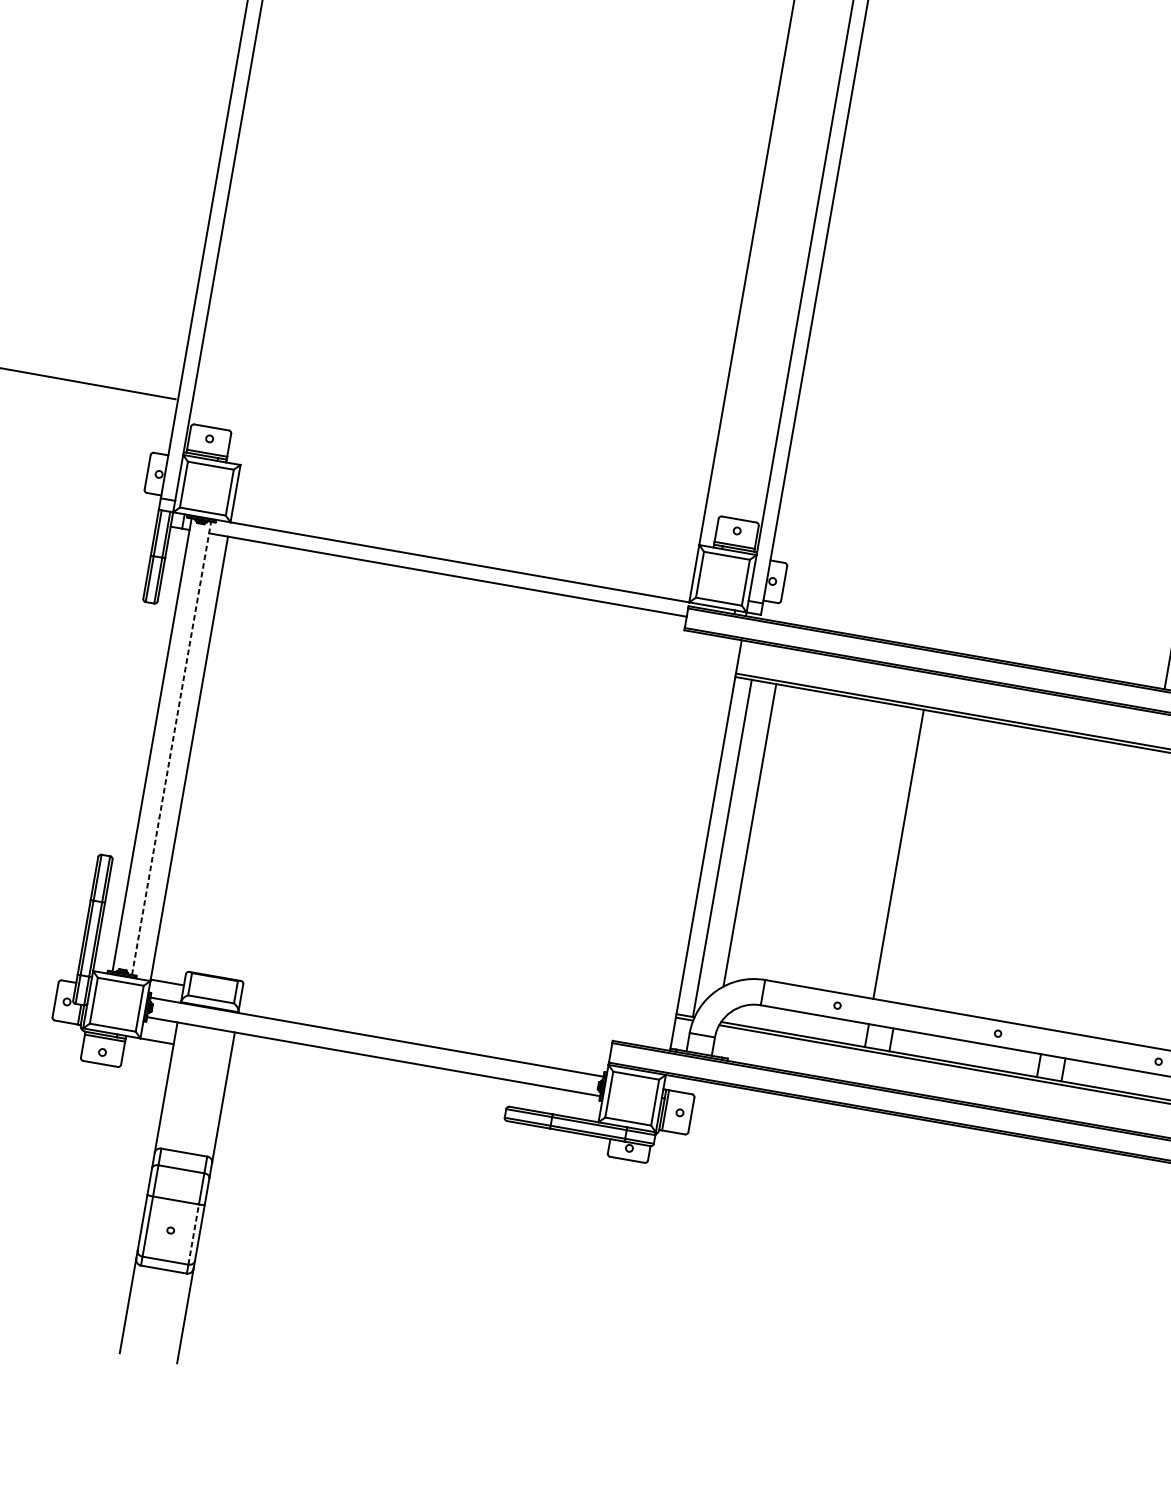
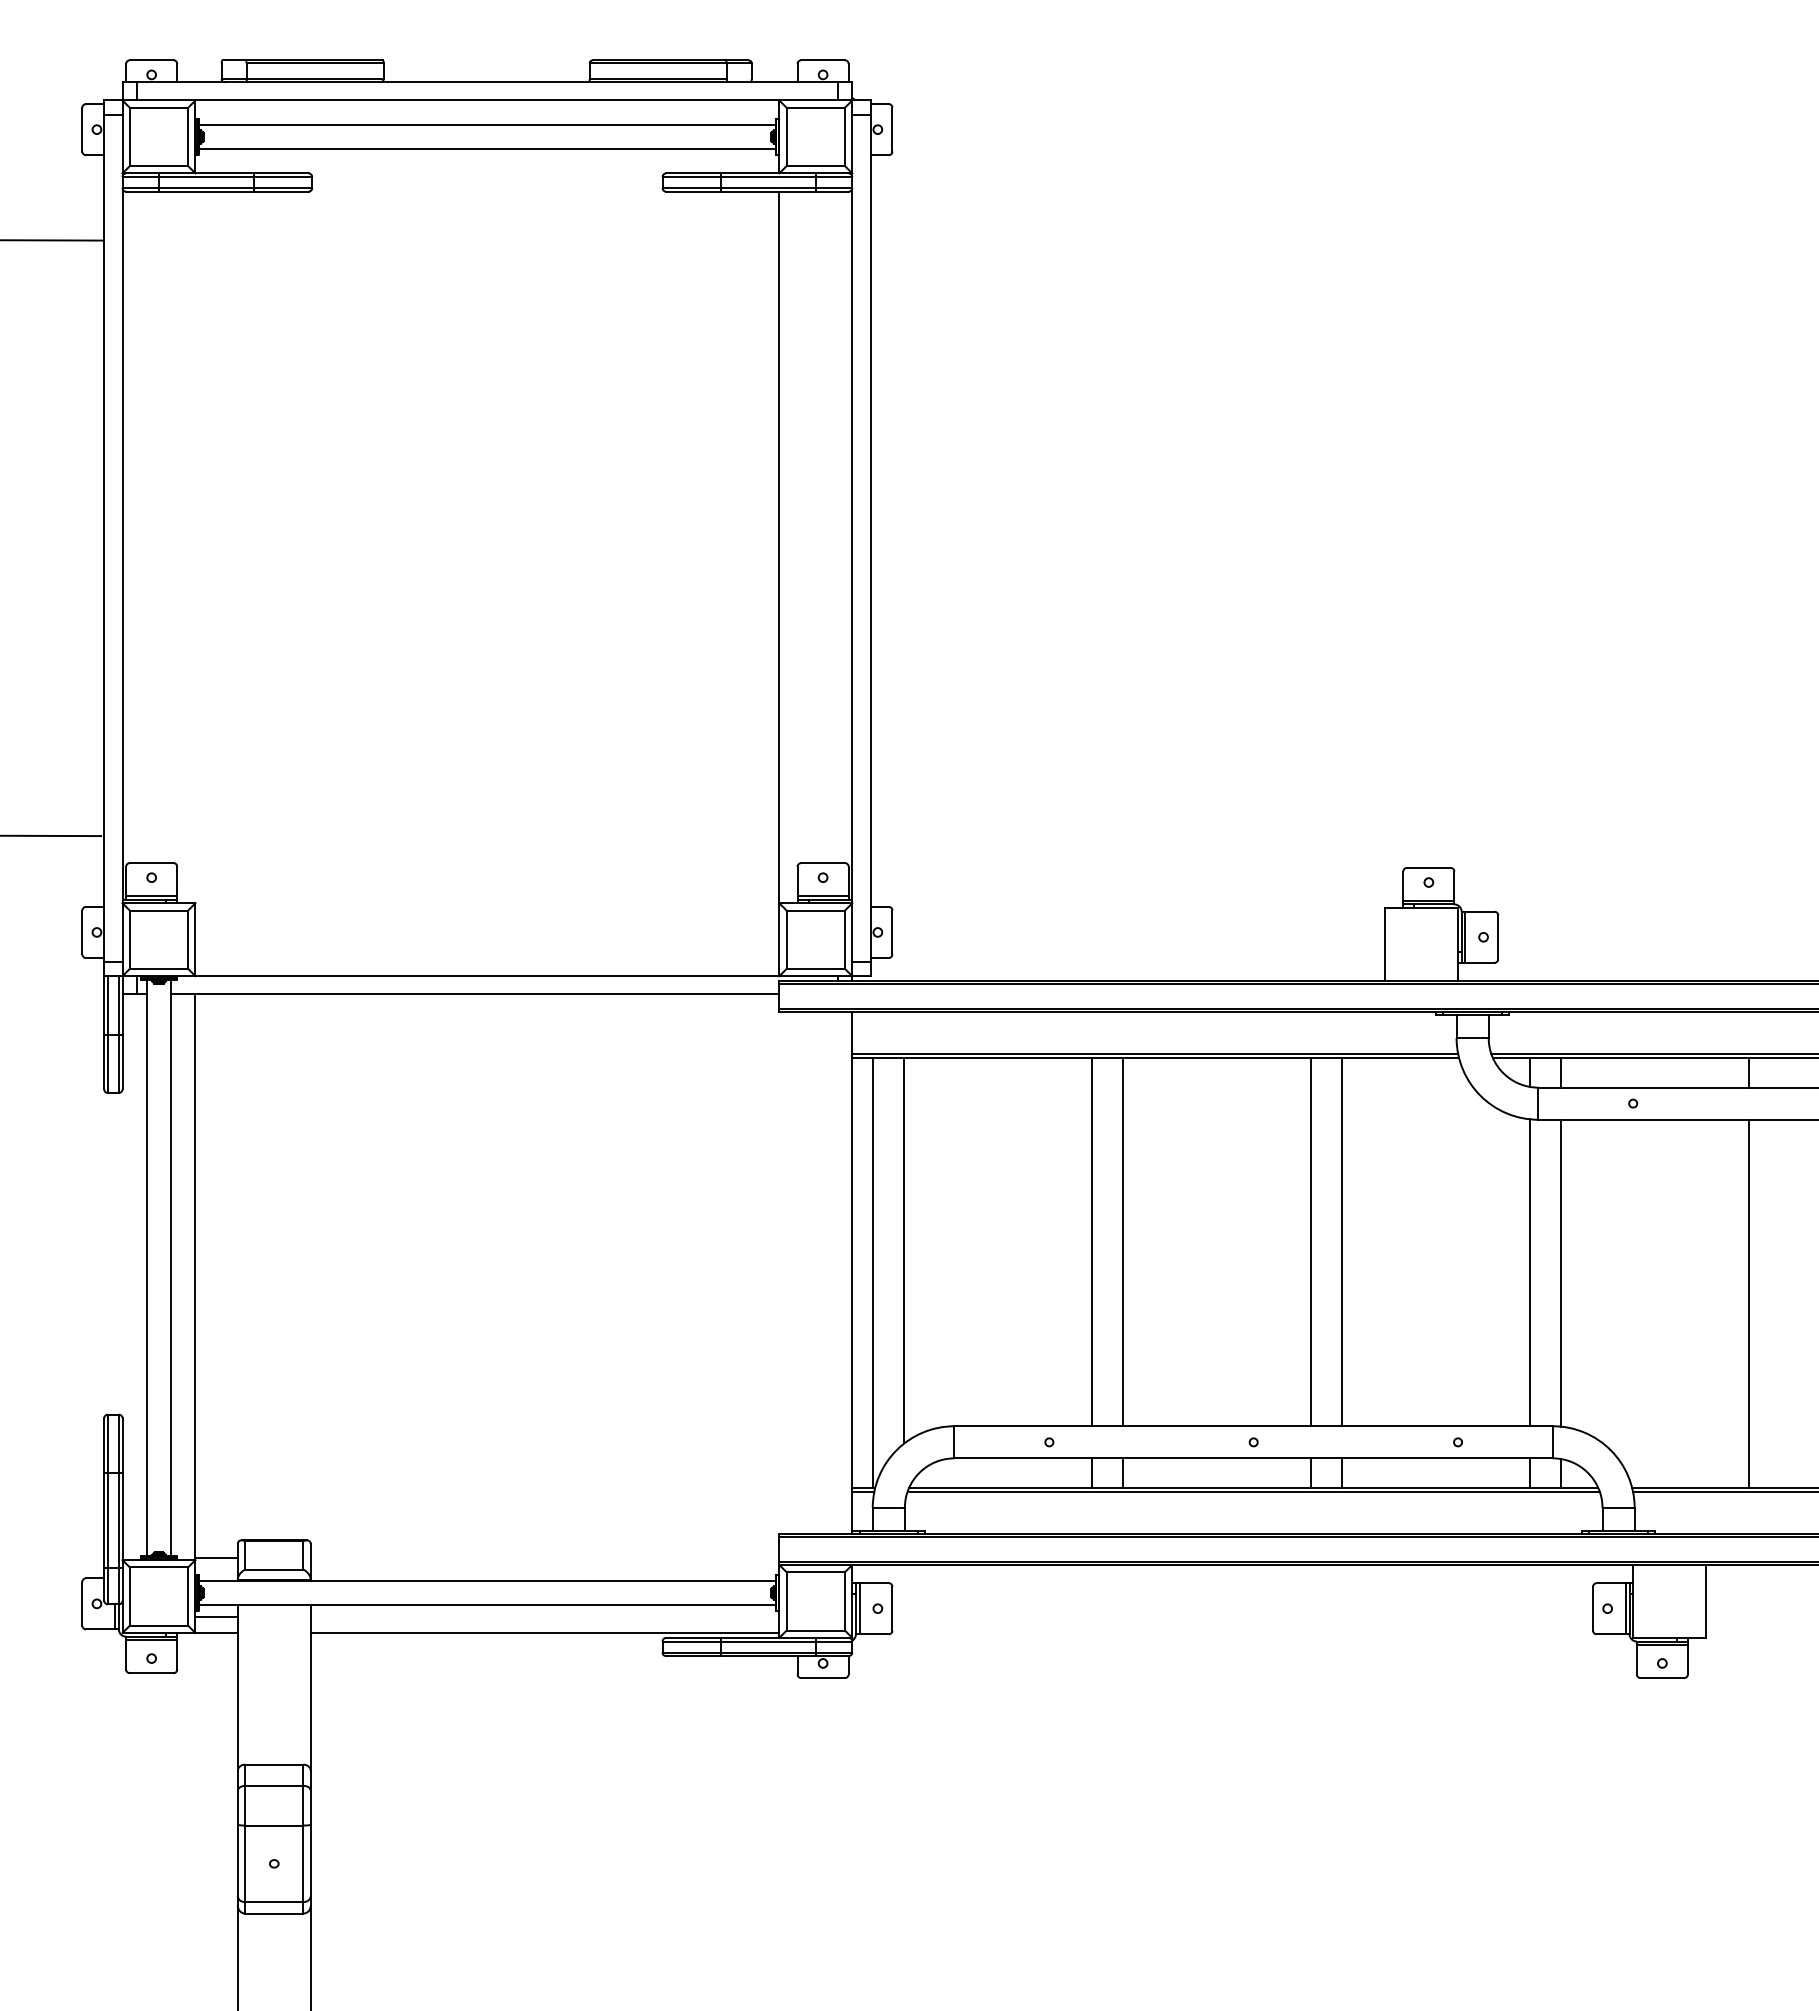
line: (171, 747) -> (171, 1267), dashed -> solid
line: (923, 858) -> (1123, 1242), added
line: (1070, 884) -> (1311, 1242), added
line: (1095, 888) -> (1342, 1242), added
line: (159, 1028) -> (216, 1616), added
line: (414, 1086) -> (544, 1633), added
line: (193, 1234) -> (303, 1863), dashed -> solid

